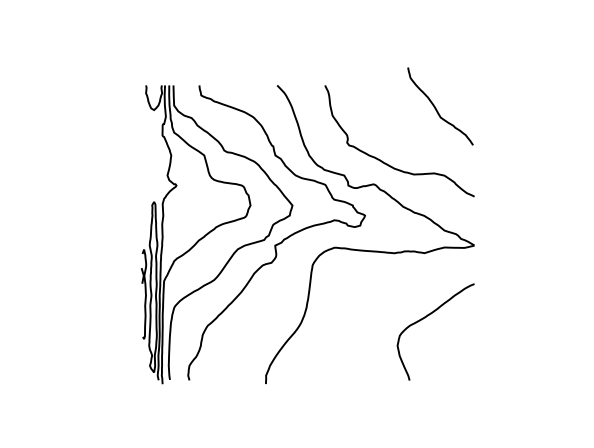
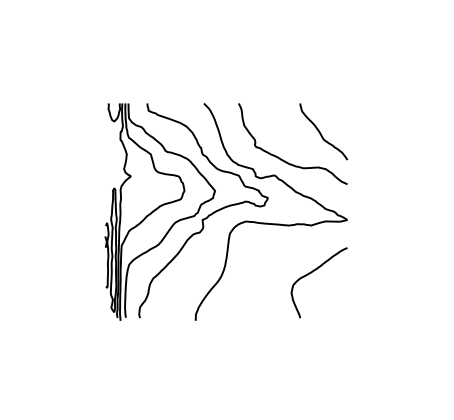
curve: (437, 108) -> (321, 133), moved

